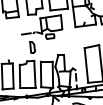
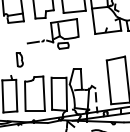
part: (32, 47) -> (19, 59), moved

